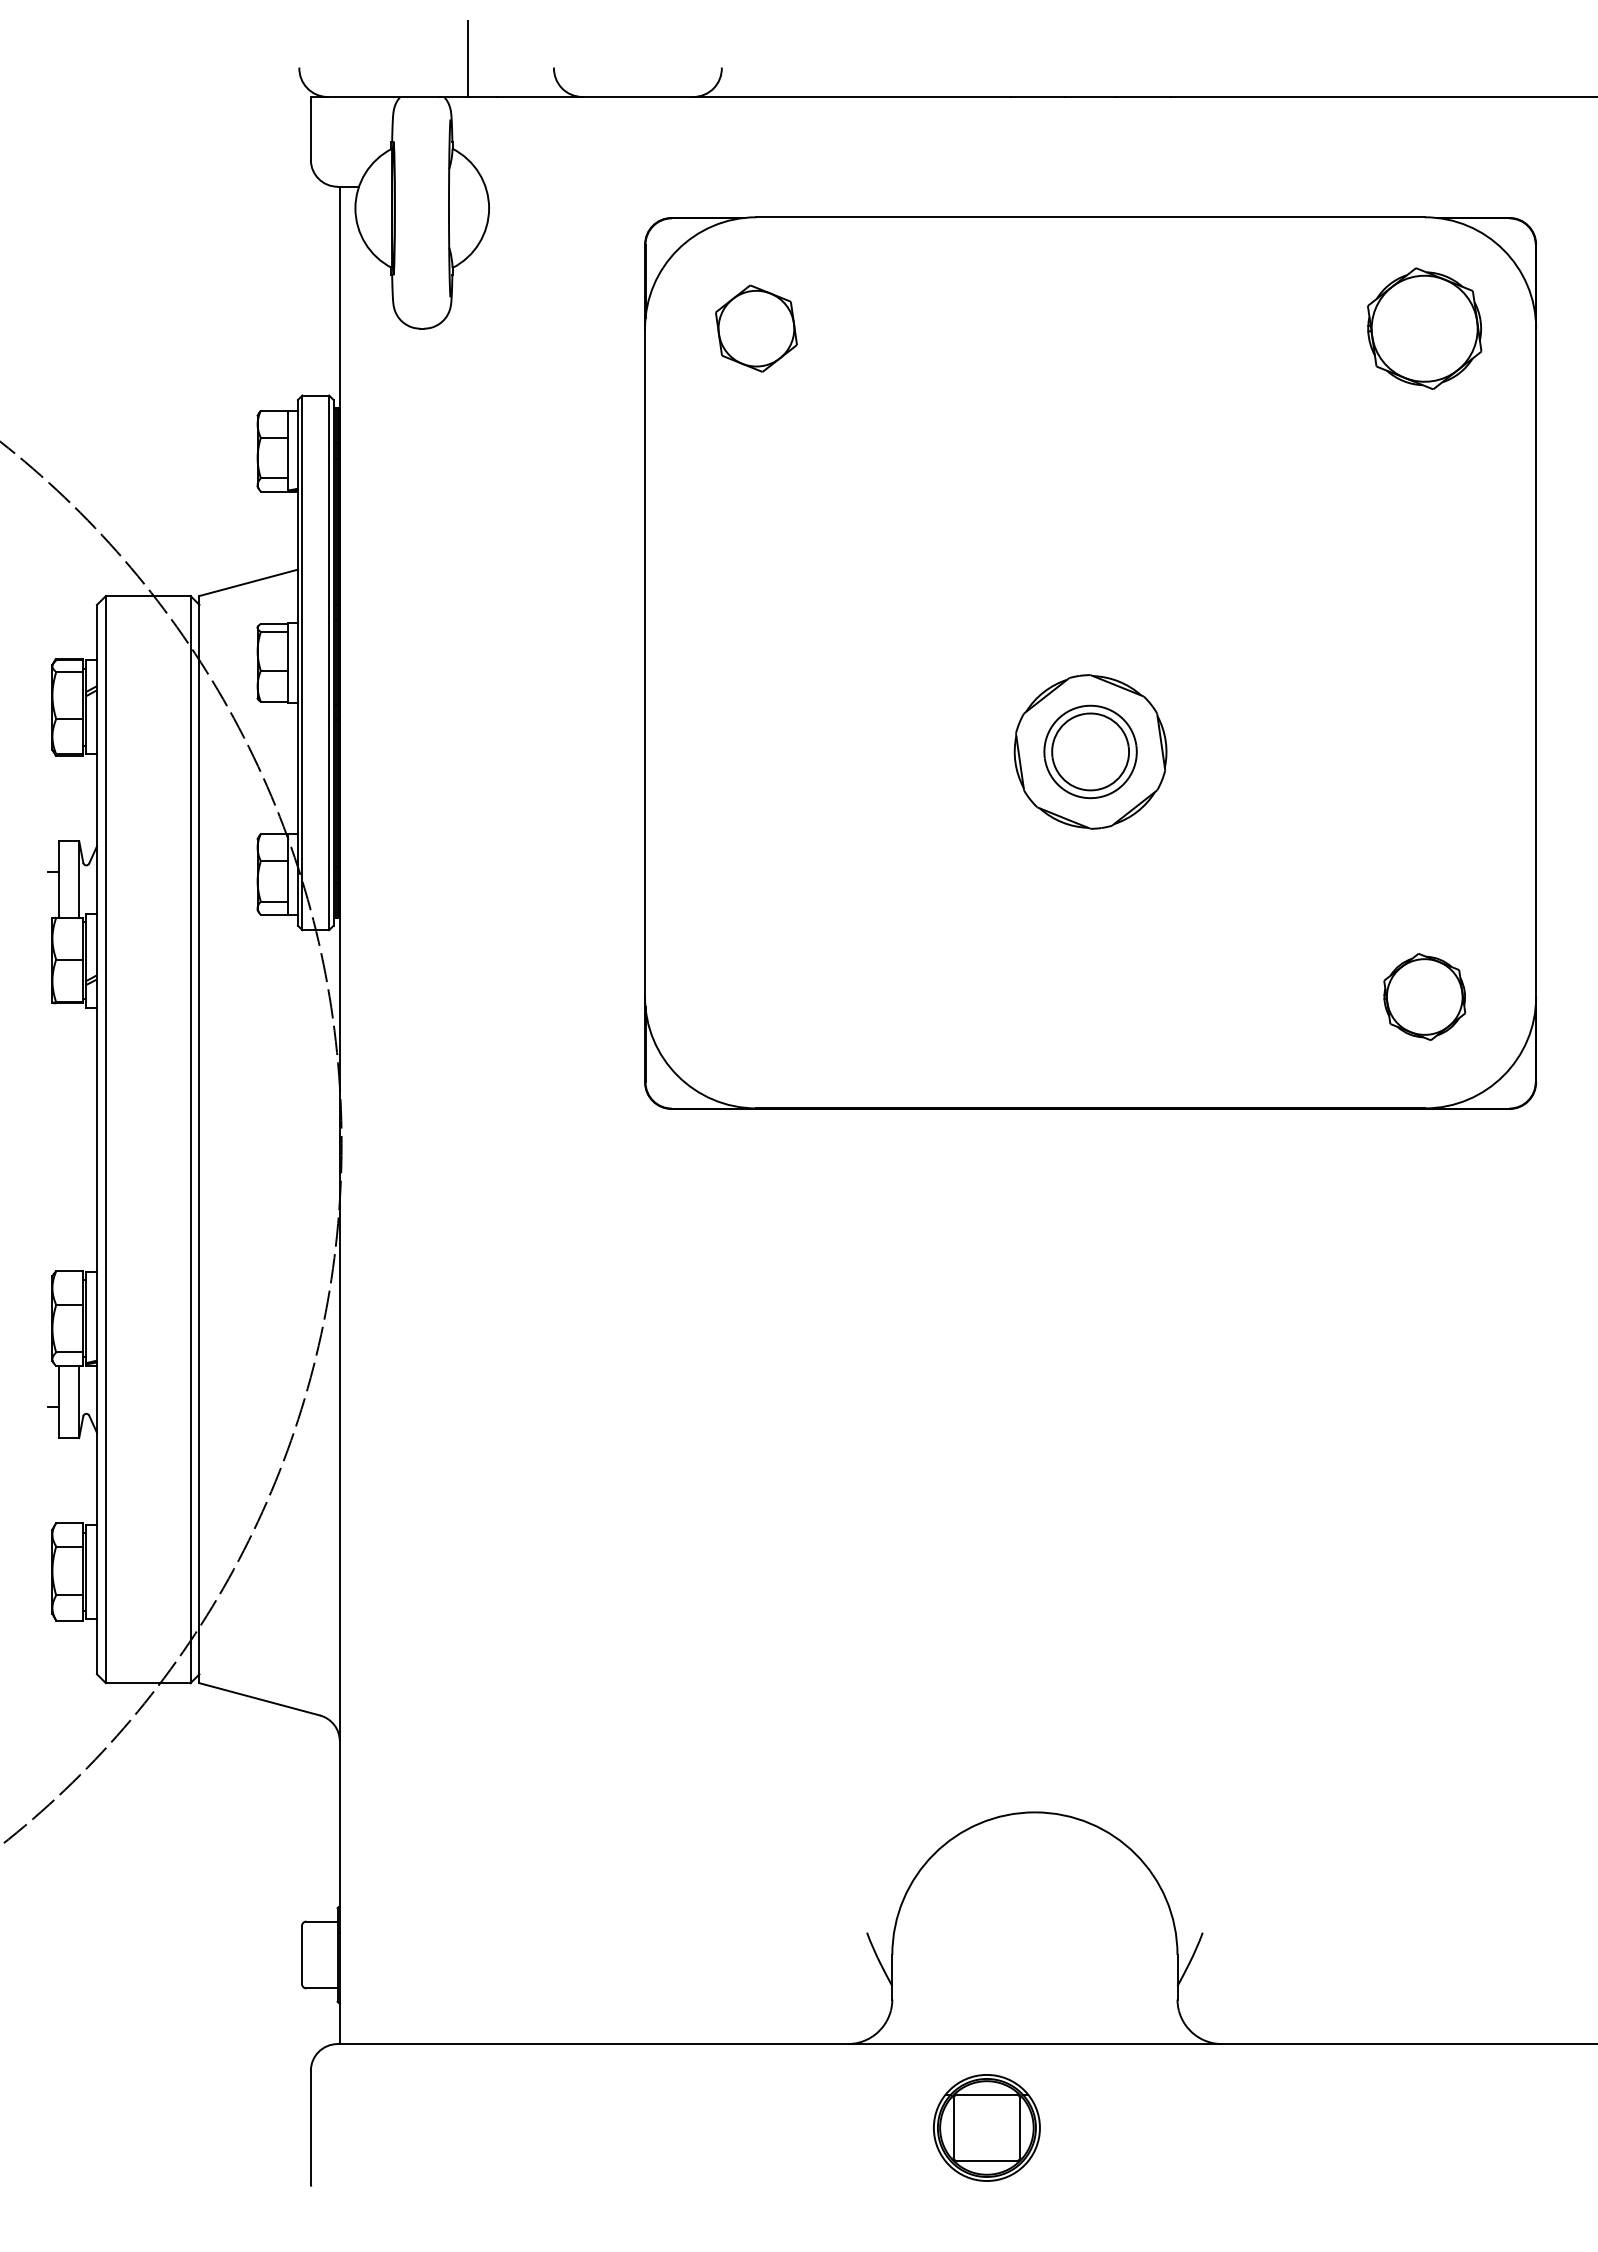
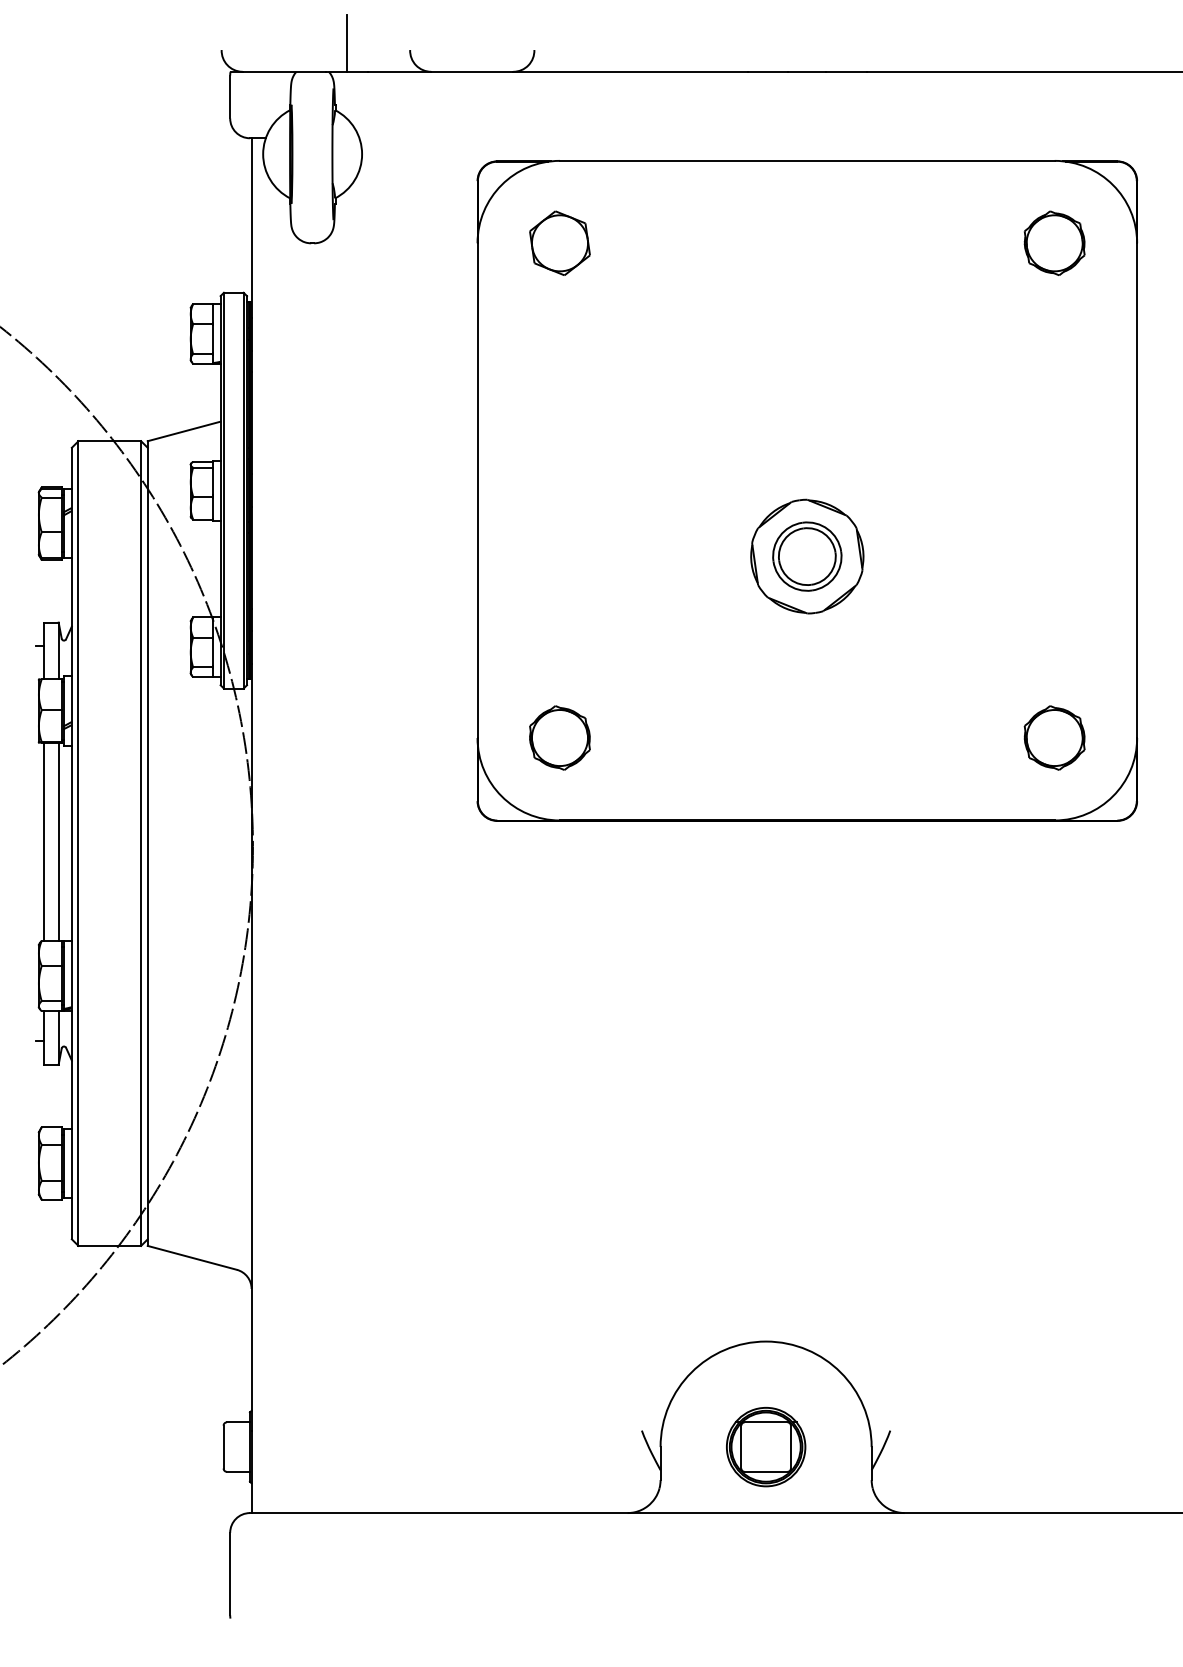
part: (1424, 328) -> (1054, 243), size x0.71
part: (756, 996) -> (560, 737), added
line: (59, 1137) -> (44, 842), added
line: (79, 1137) -> (58, 842), added
part: (986, 2127) -> (765, 1446), moved

